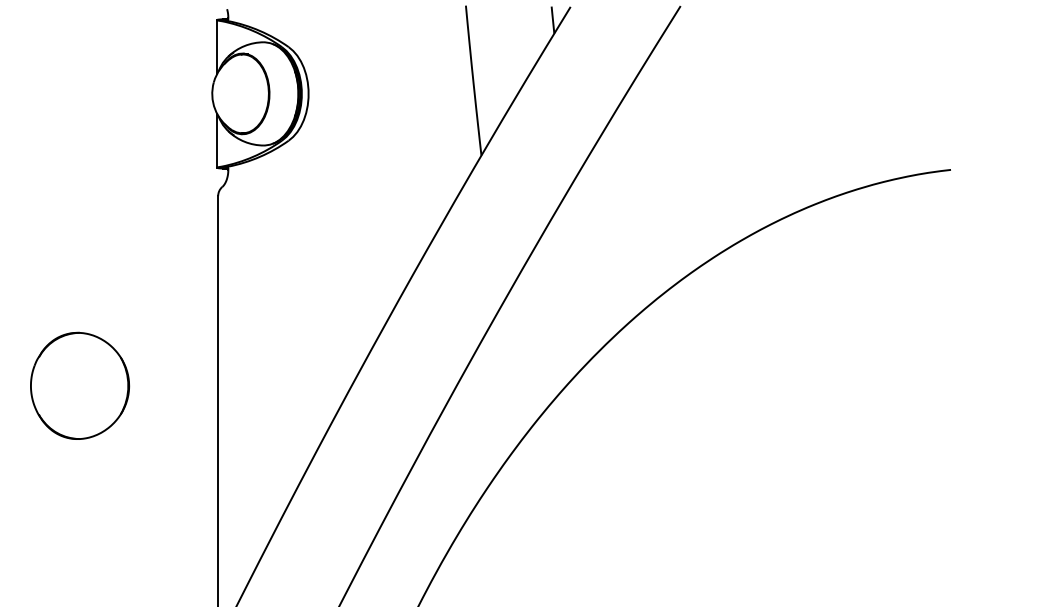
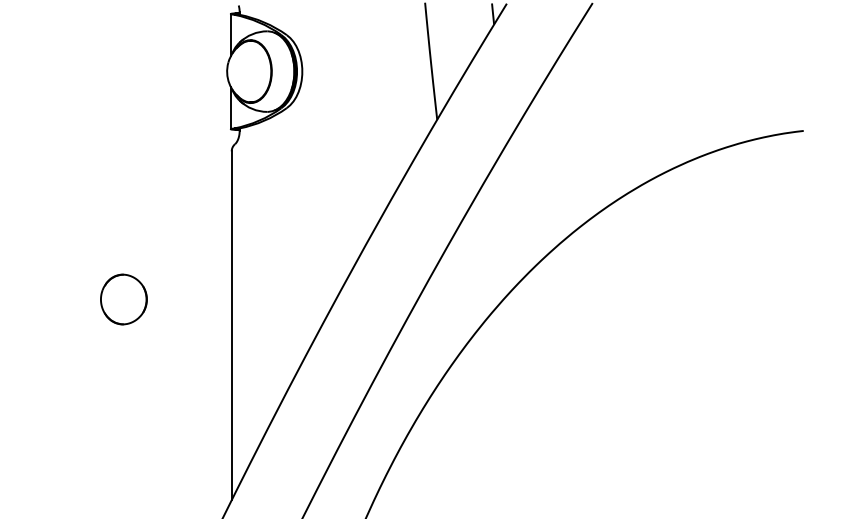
part: (79, 385) -> (123, 299), size x0.6

